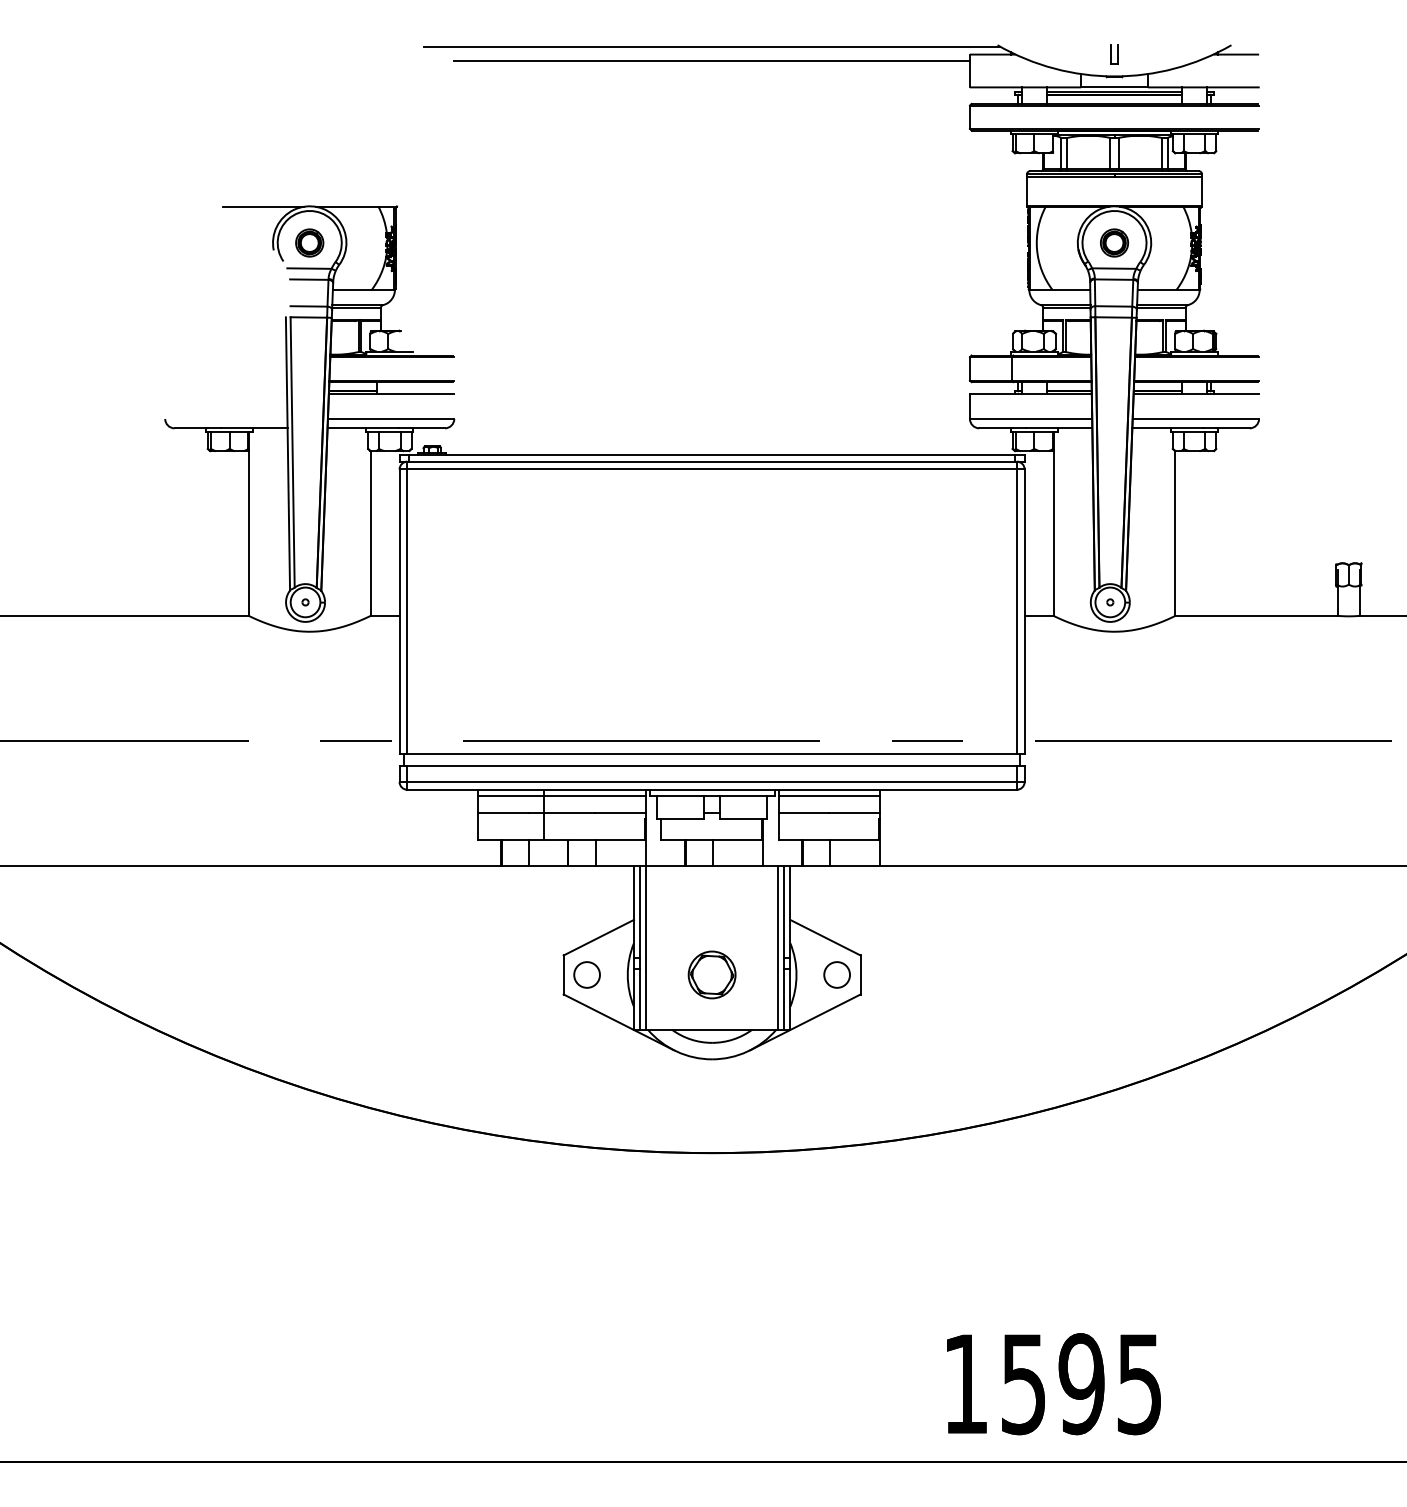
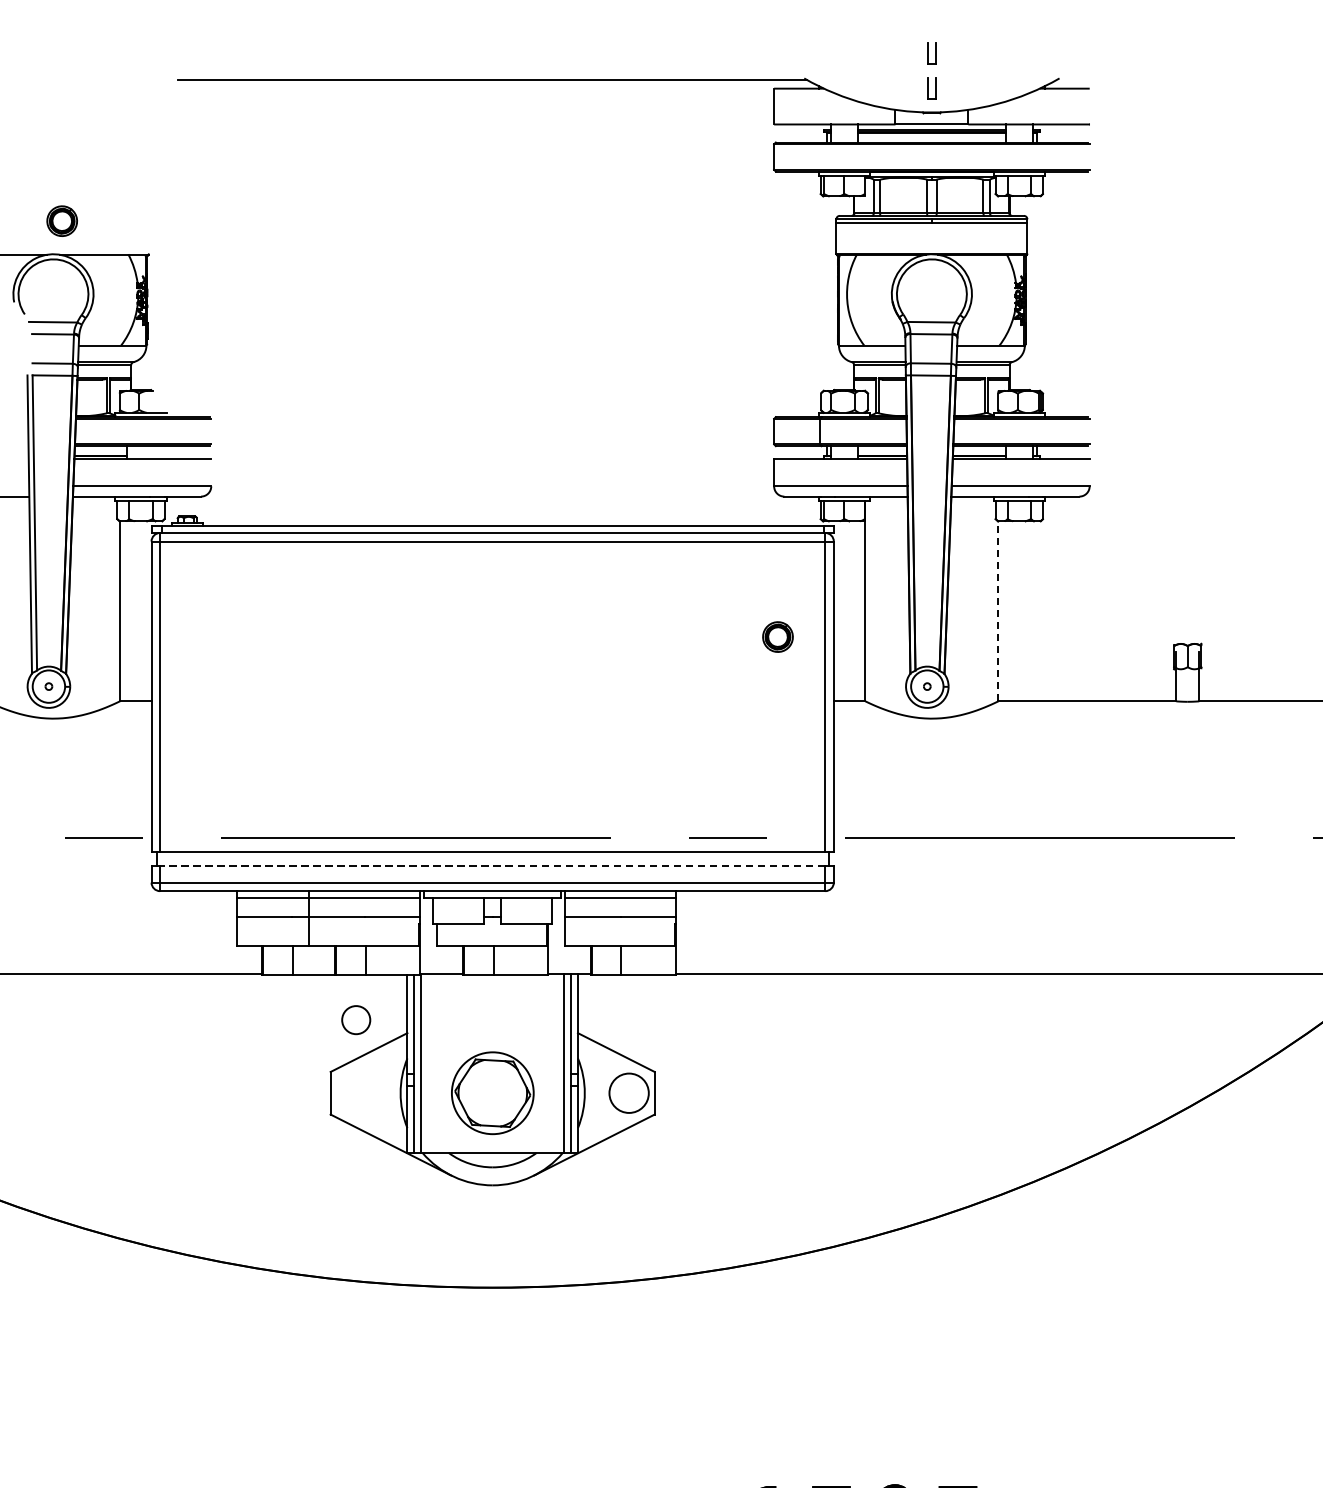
part: (1114, 22) -> (931, 53), added
line: (711, 60) -> (492, 95), removed
part: (309, 242) -> (61, 220), moved
part: (1114, 242) -> (777, 636), moved
line: (1175, 533) -> (998, 611), solid -> dashed
line: (712, 766) -> (493, 865), solid -> dashed
circle: (586, 974) -> (355, 1019), moved
part: (711, 974) -> (492, 1092), size x1.6
circle: (837, 974) -> (629, 1092), size x1.4

